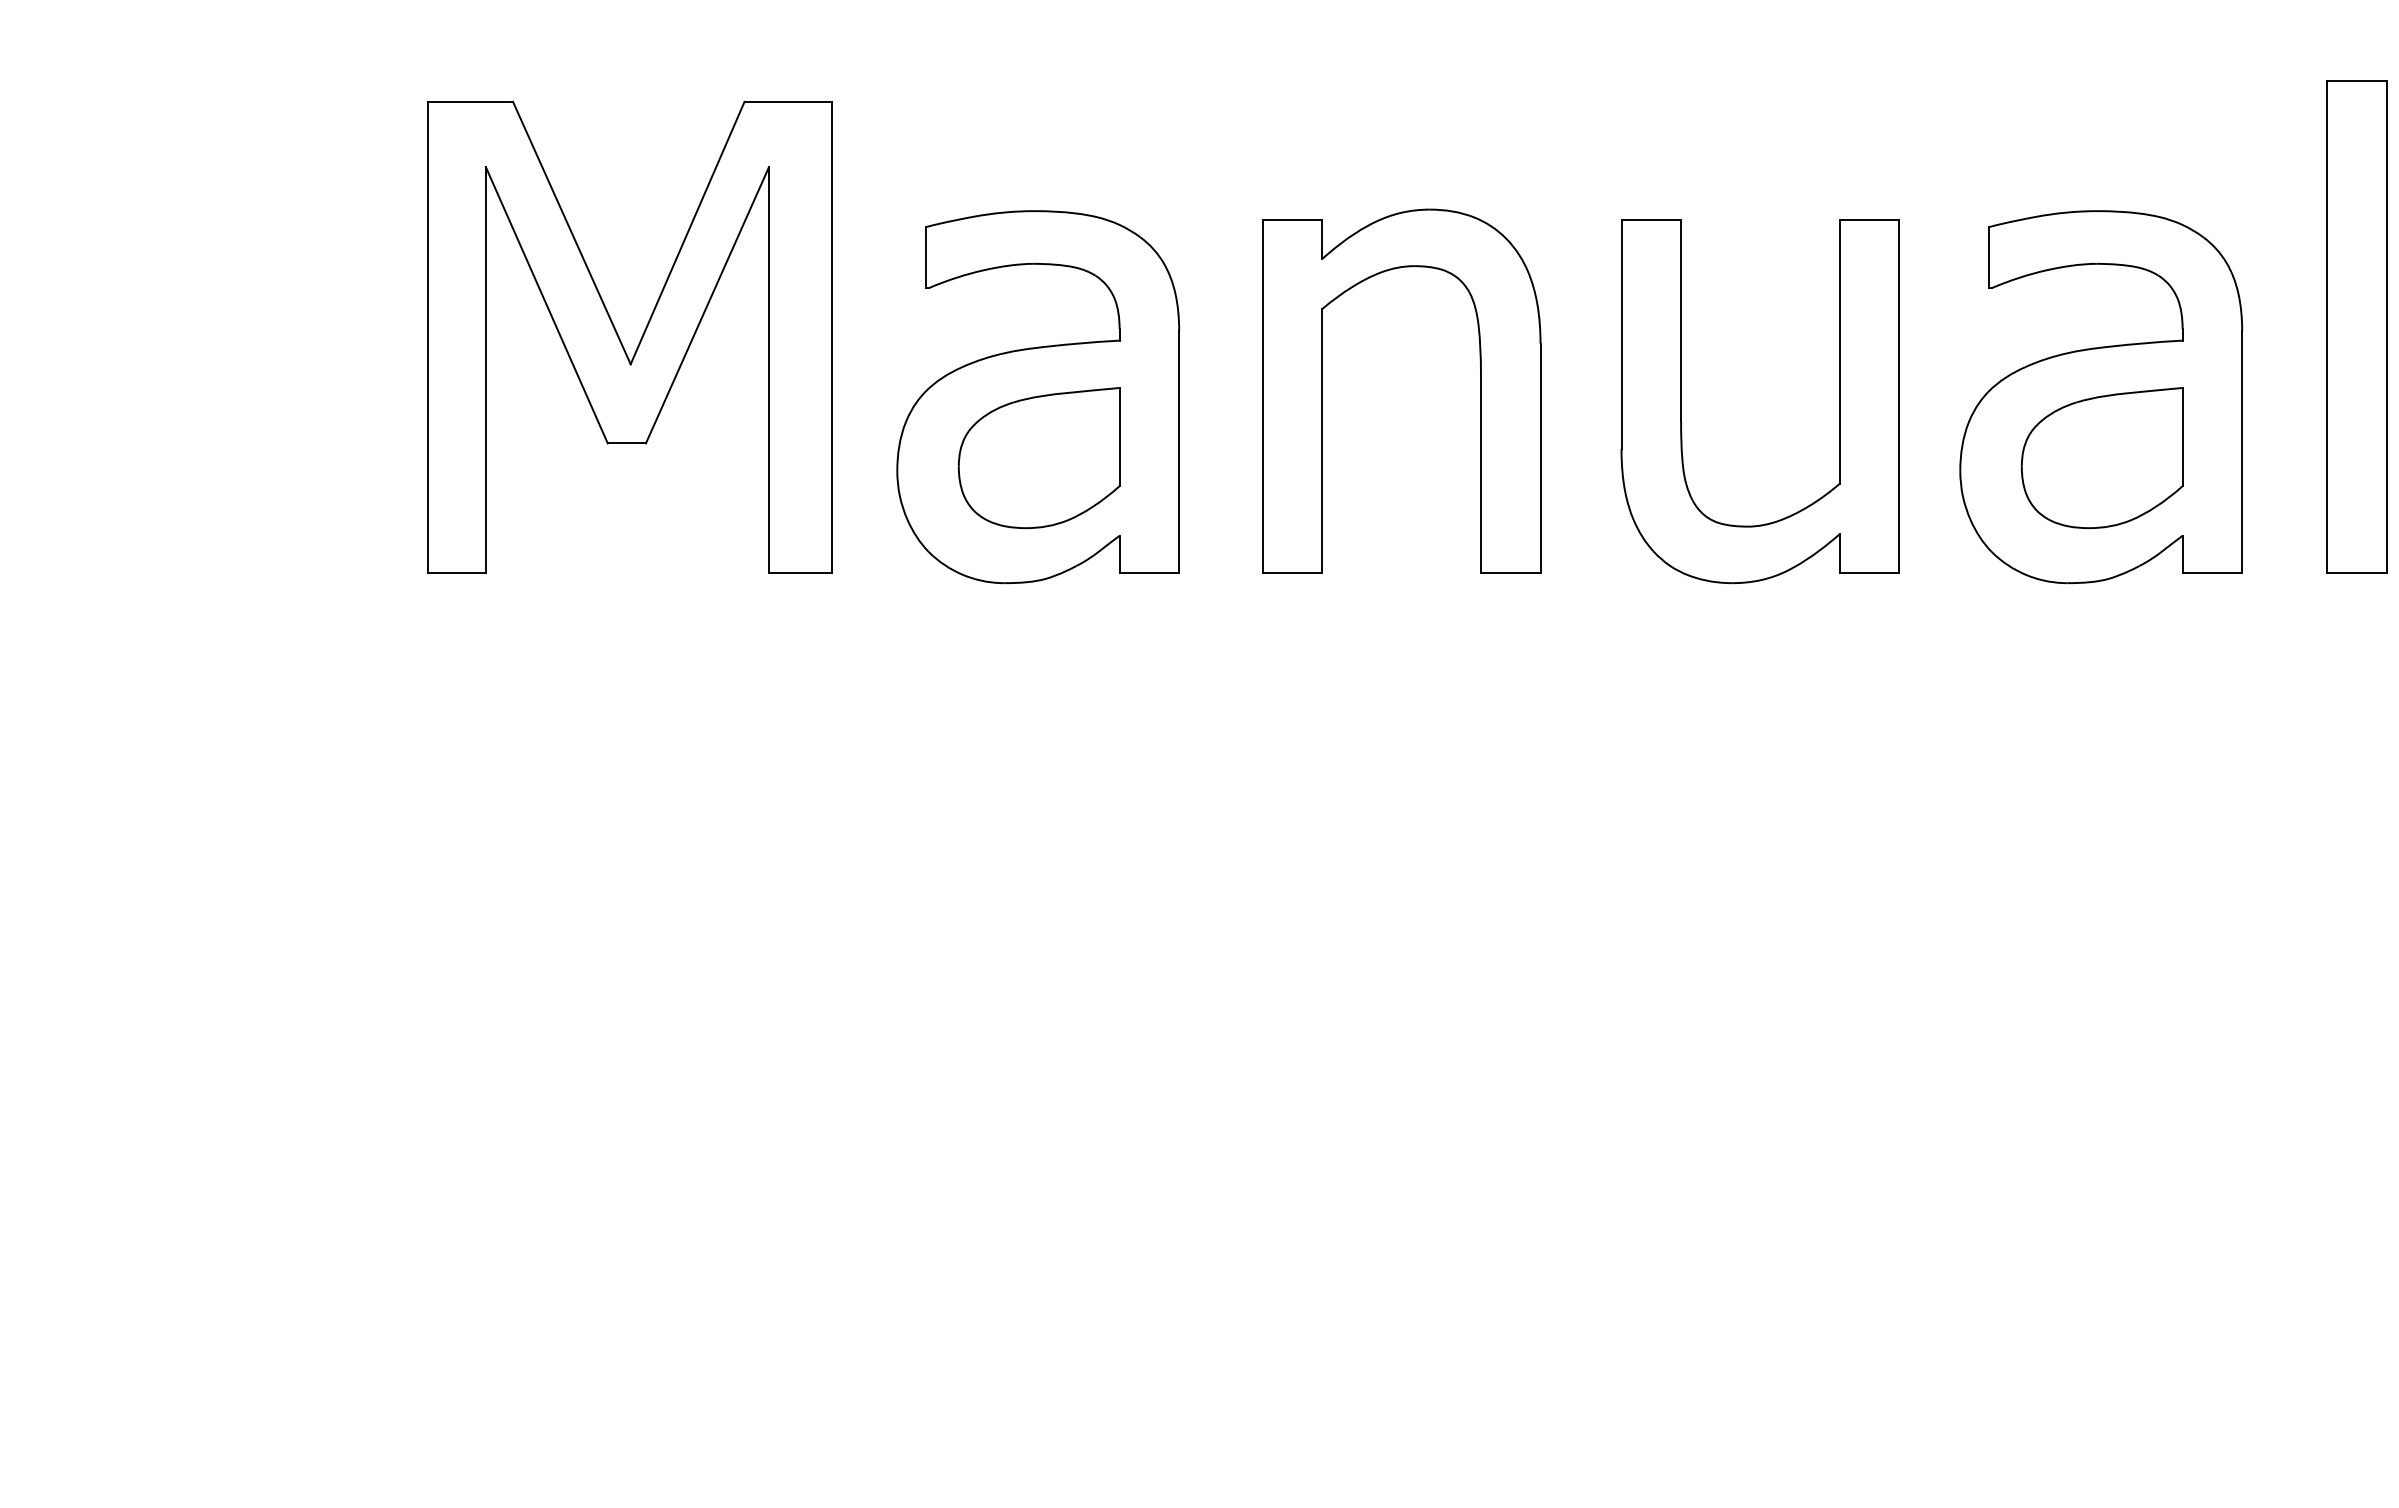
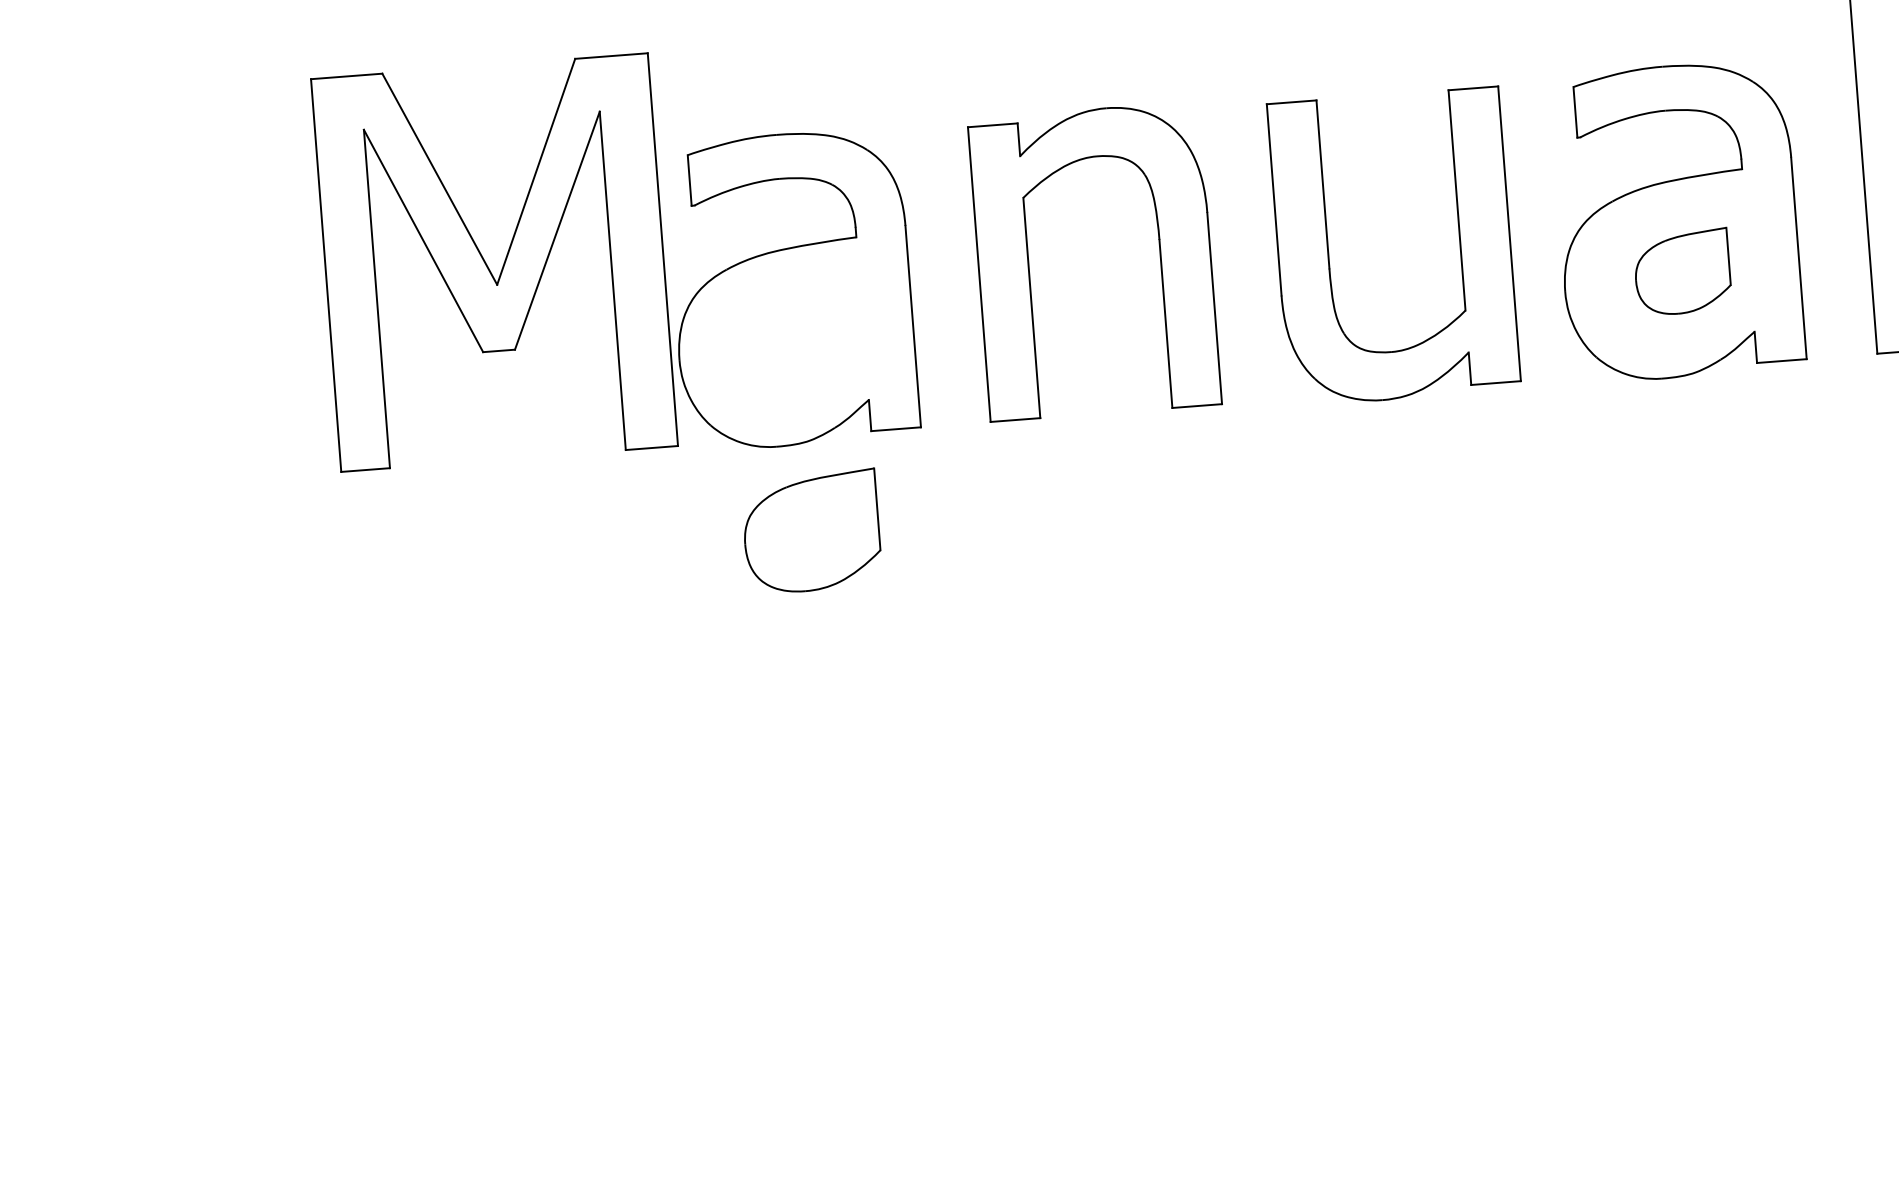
part: (620, 338) -> (487, 263), moved
part: (1038, 458) -> (811, 532), moved
part: (2101, 458) -> (1682, 272), size x0.7

